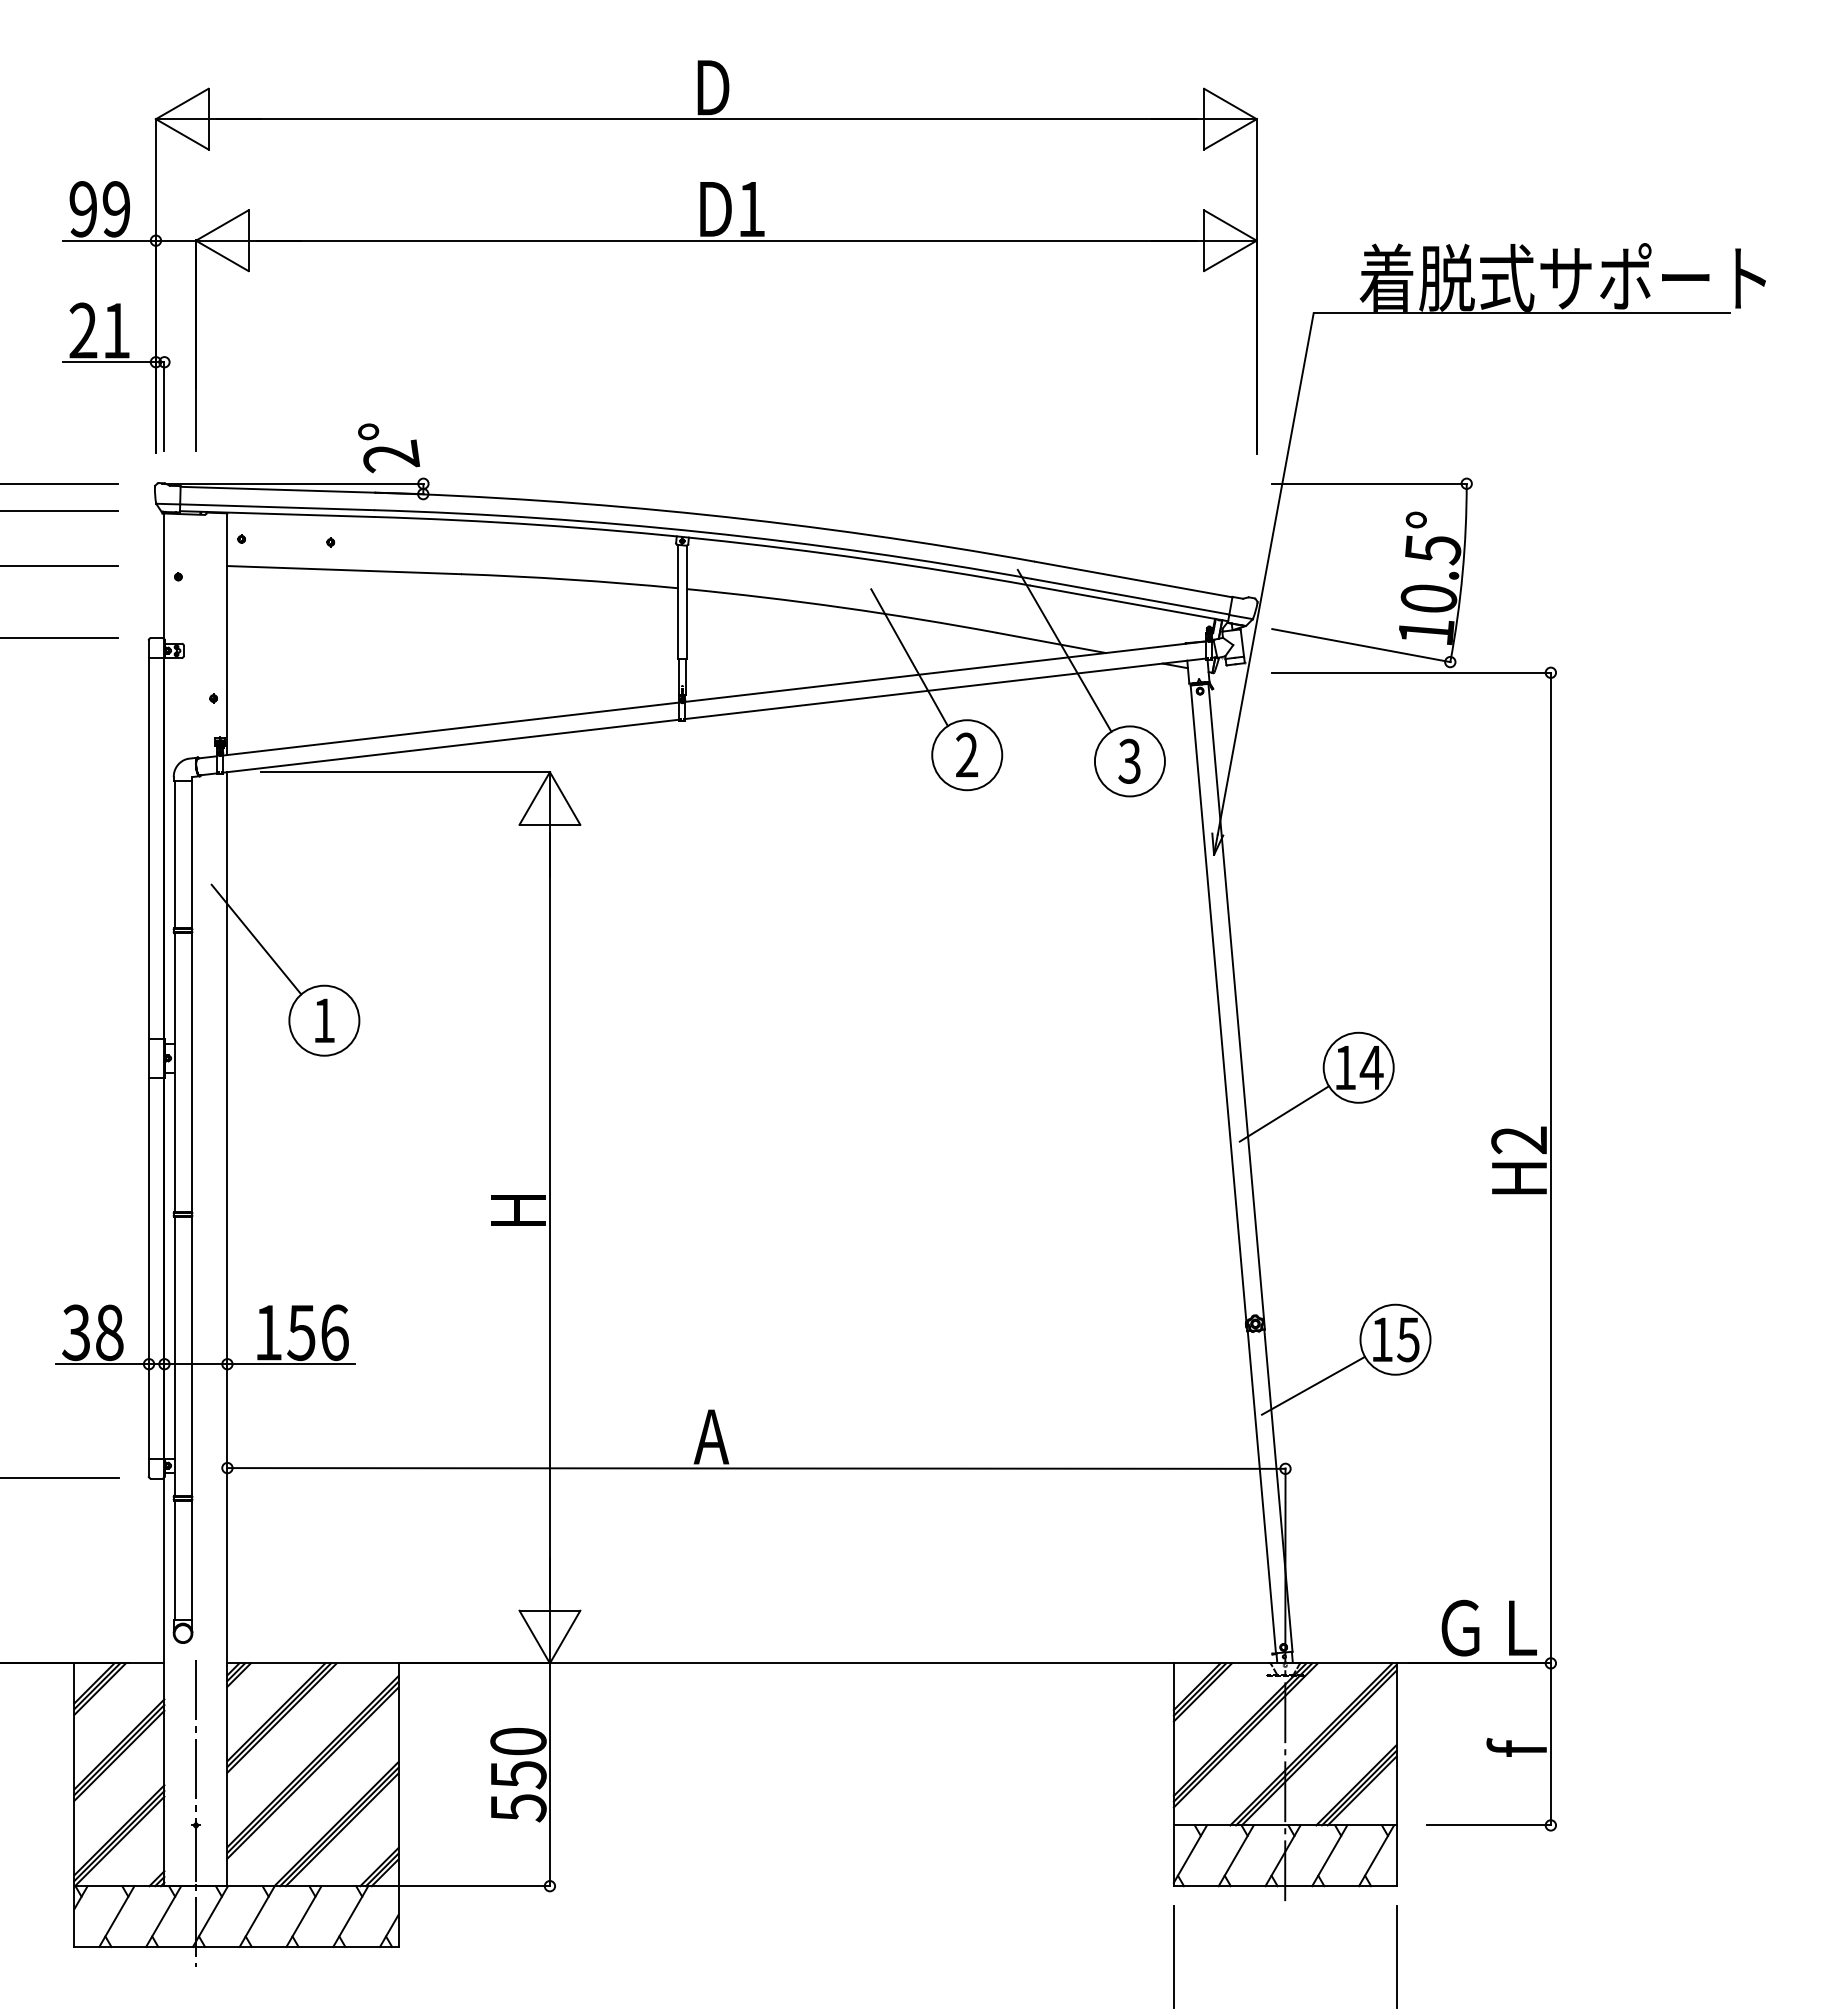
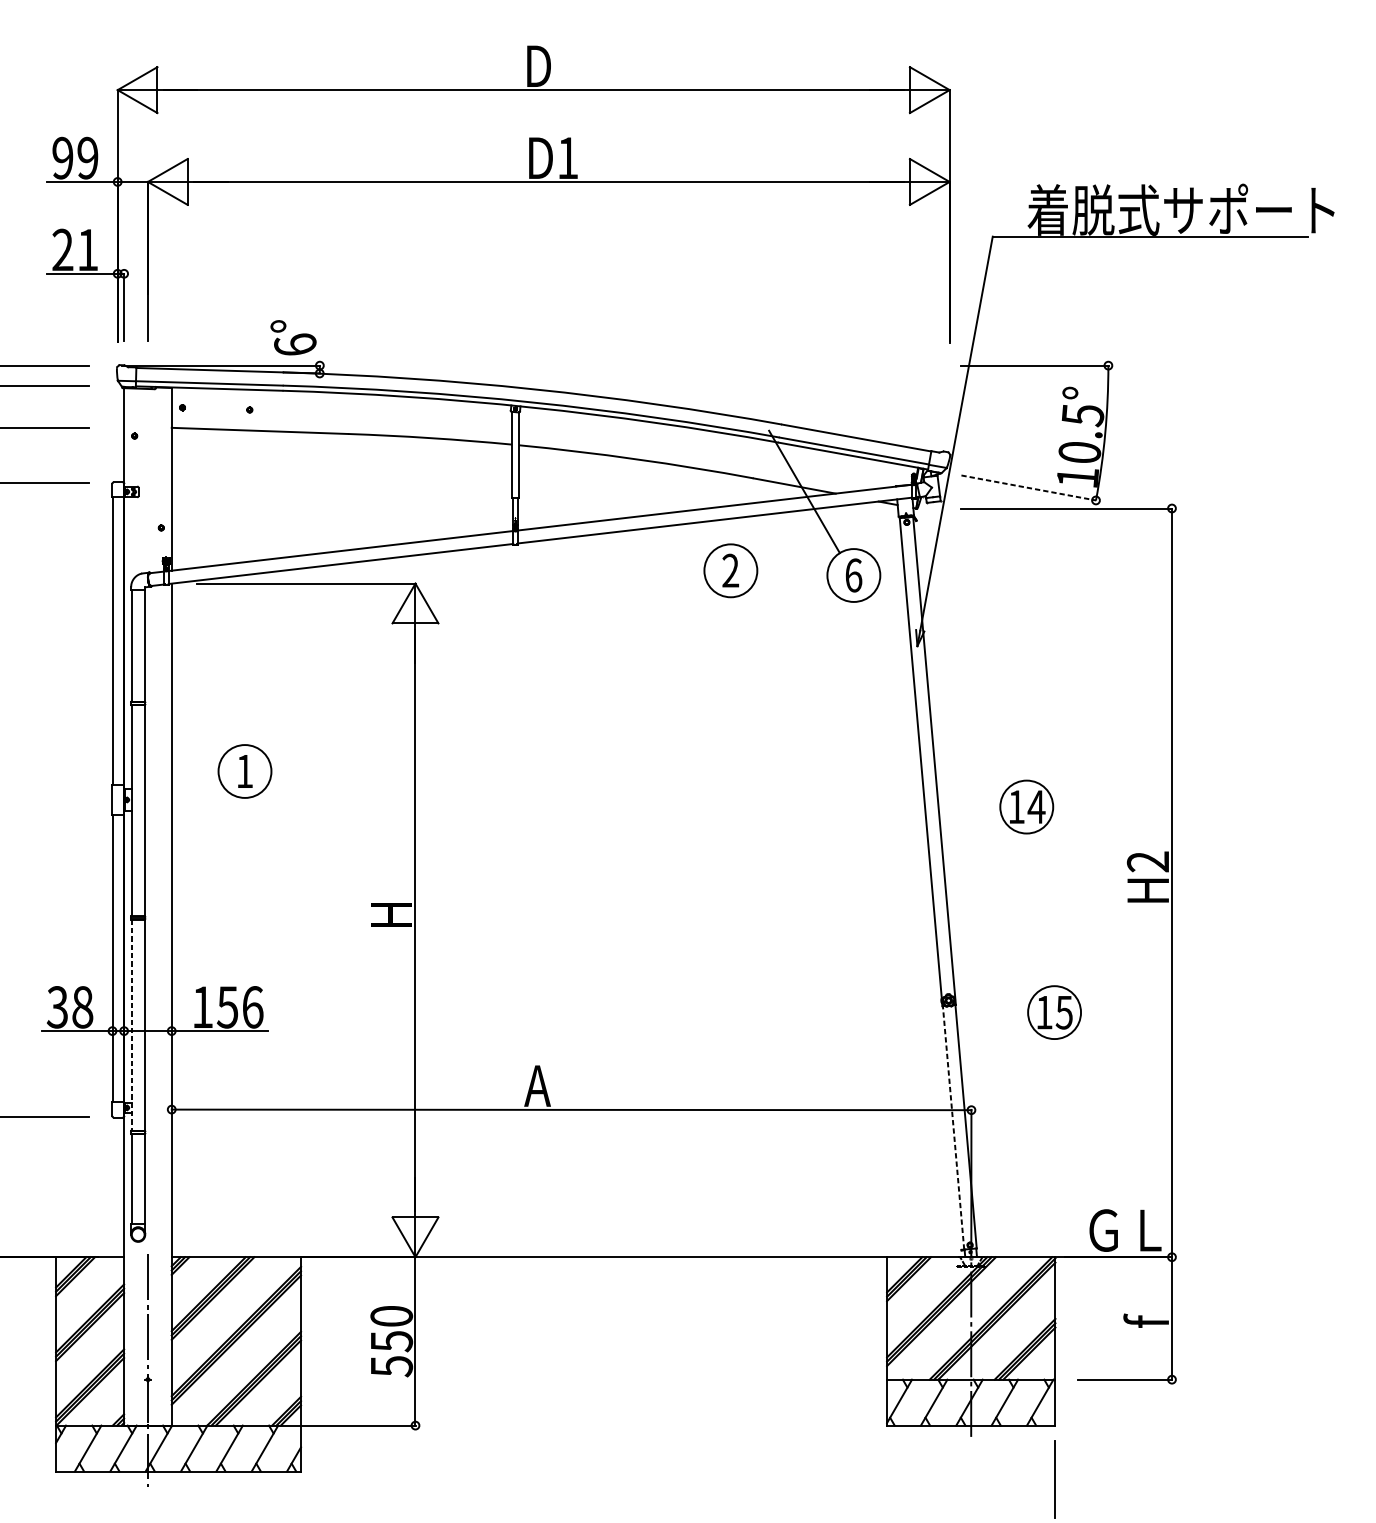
text: (391, 456) -> (295, 345), 2° -> 6°
line: (1361, 645) -> (1028, 487), solid -> dashed
line: (909, 657) -> (687, 496), removed
text: (1129, 760) -> (853, 574), 3 -> 6
line: (256, 939) -> (193, 710), removed
line: (1283, 1113) -> (969, 841), removed
line: (174, 1356) -> (131, 1025), solid -> dashed
line: (1313, 1385) -> (992, 1047), removed
line: (1261, 1492) -> (953, 1128), solid -> dashed
line: (1173, 1957) -> (886, 1479), removed

